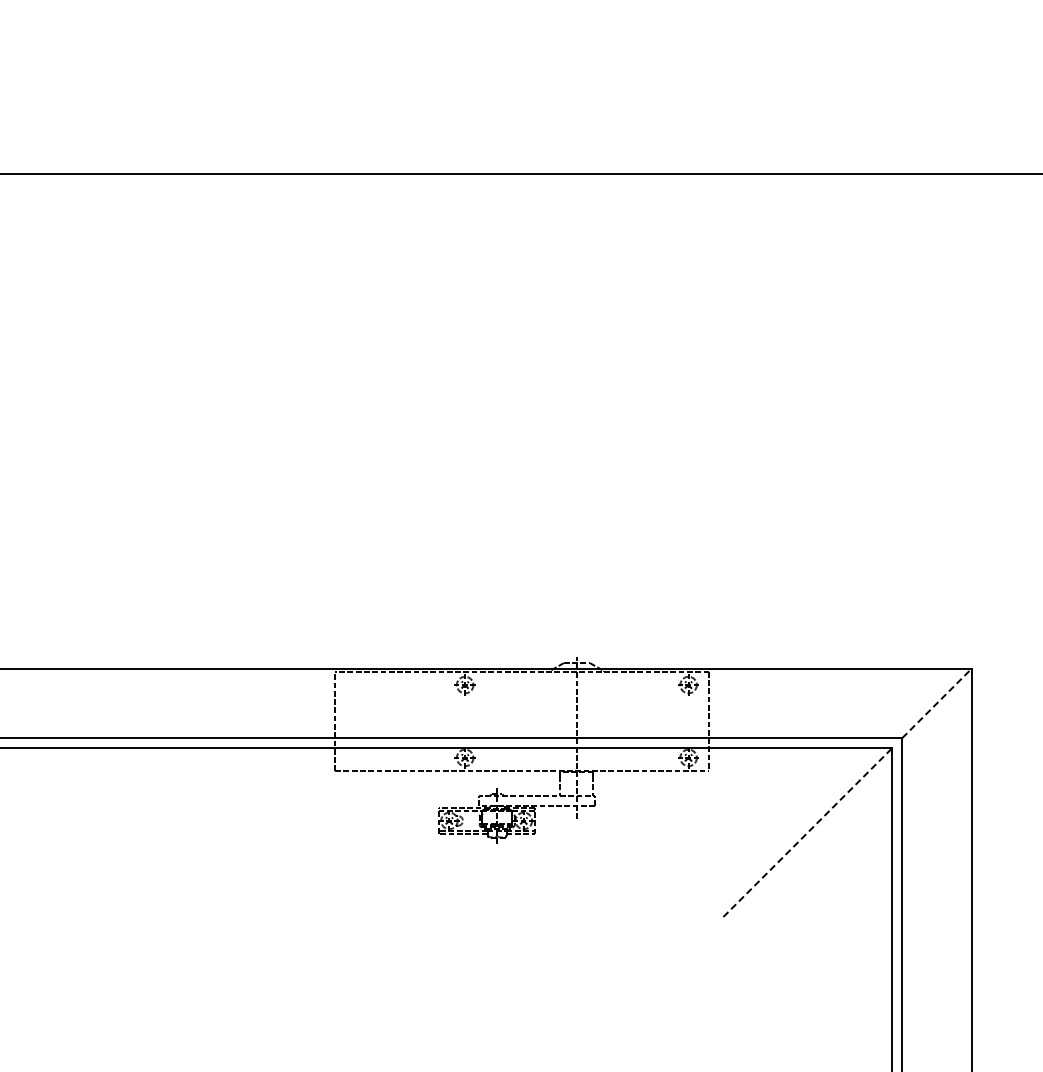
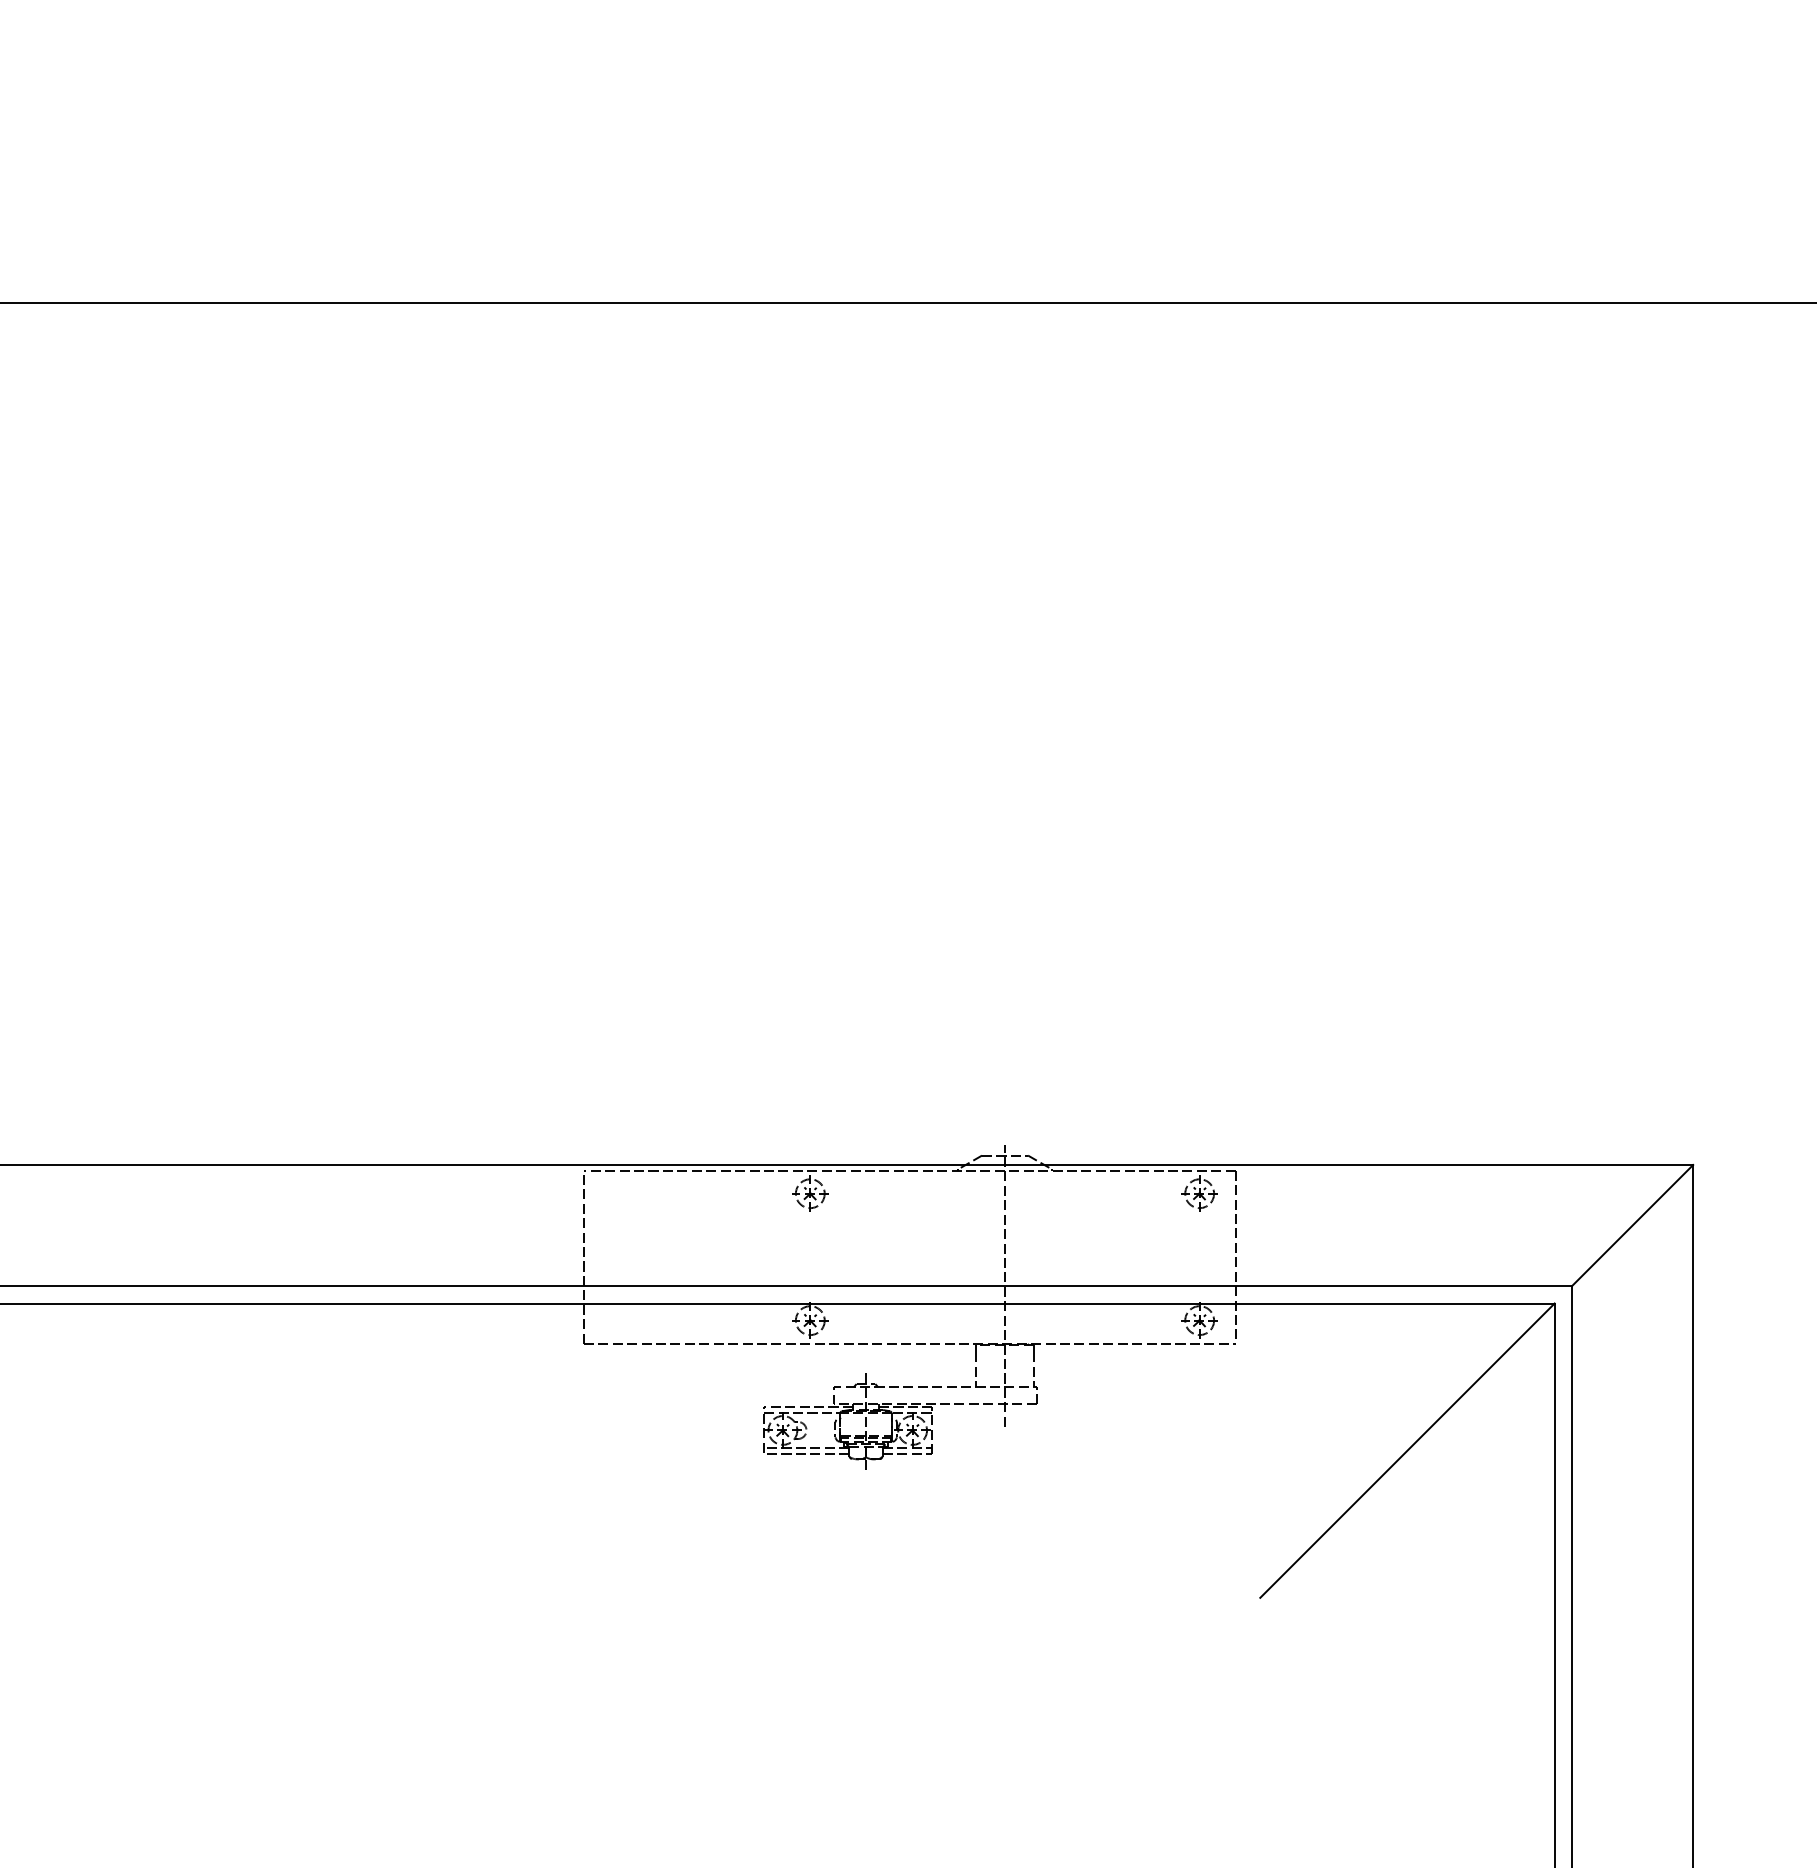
line: (937, 703) -> (1633, 1225), dashed -> solid
line: (808, 832) -> (1408, 1450), dashed -> solid

